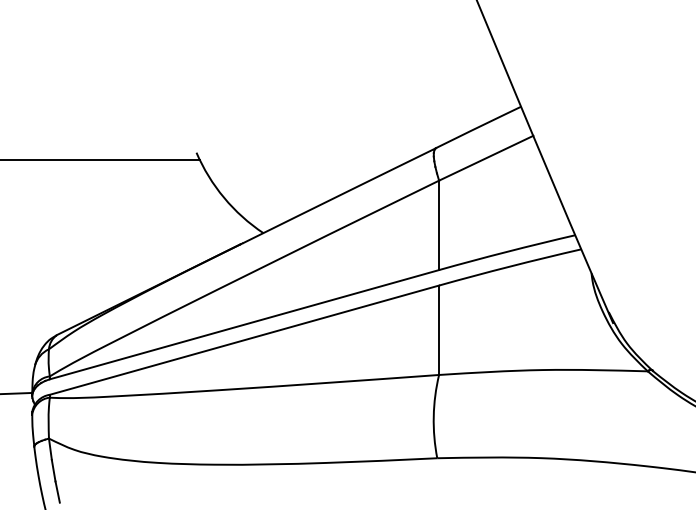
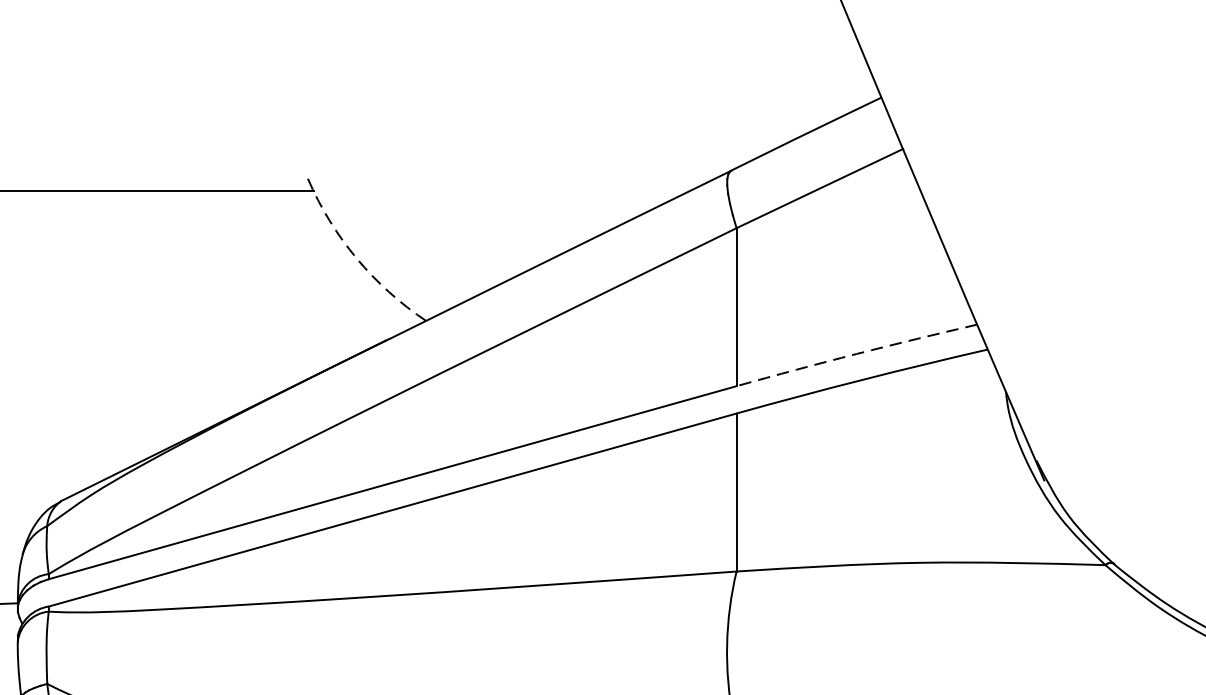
arc: (224, 197) -> (357, 257), solid -> dashed
arc: (507, 251) -> (857, 353), solid -> dashed

